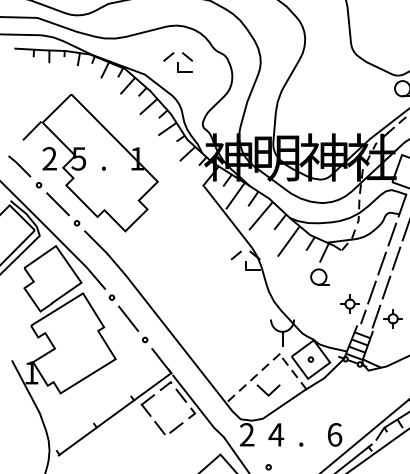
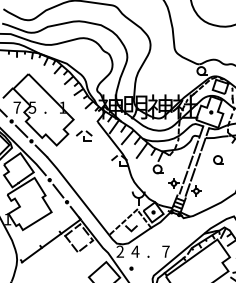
part: (178, 60) -> (84, 135), moved
text: (48, 158) -> (16, 107), 2 -> 7
text: (333, 434) -> (165, 251), 6 -> 7

